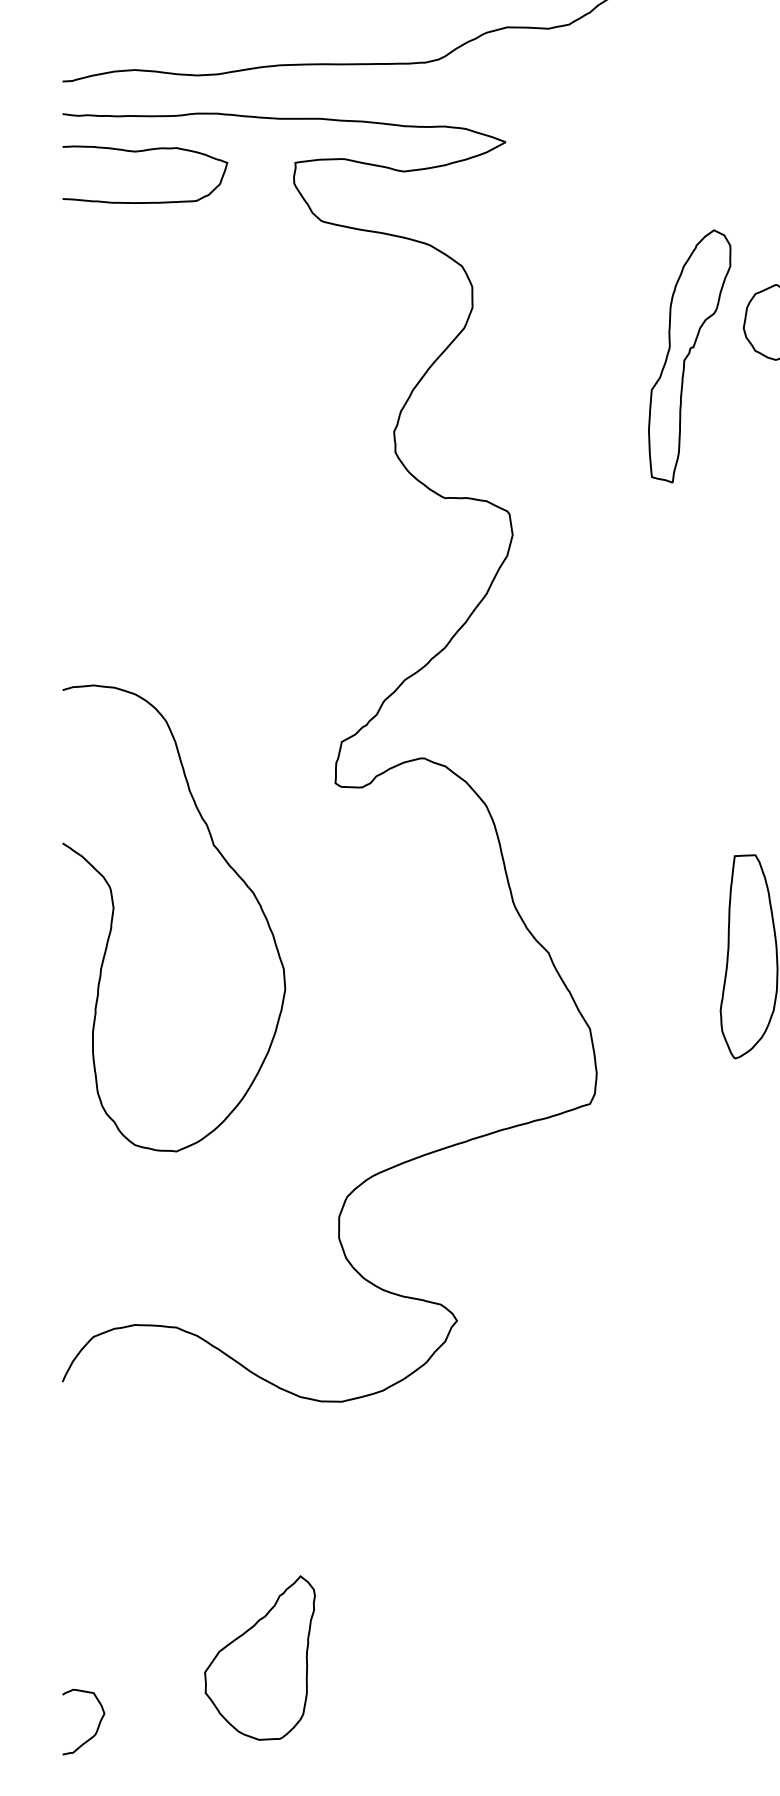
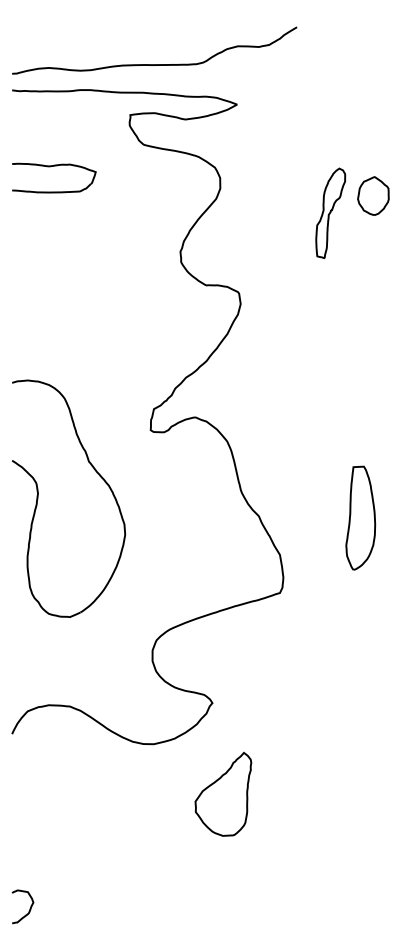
part: (138, 153) -> (50, 167), moved
part: (689, 356) -> (330, 213), size x0.7
part: (260, 1656) -> (223, 793), moved

